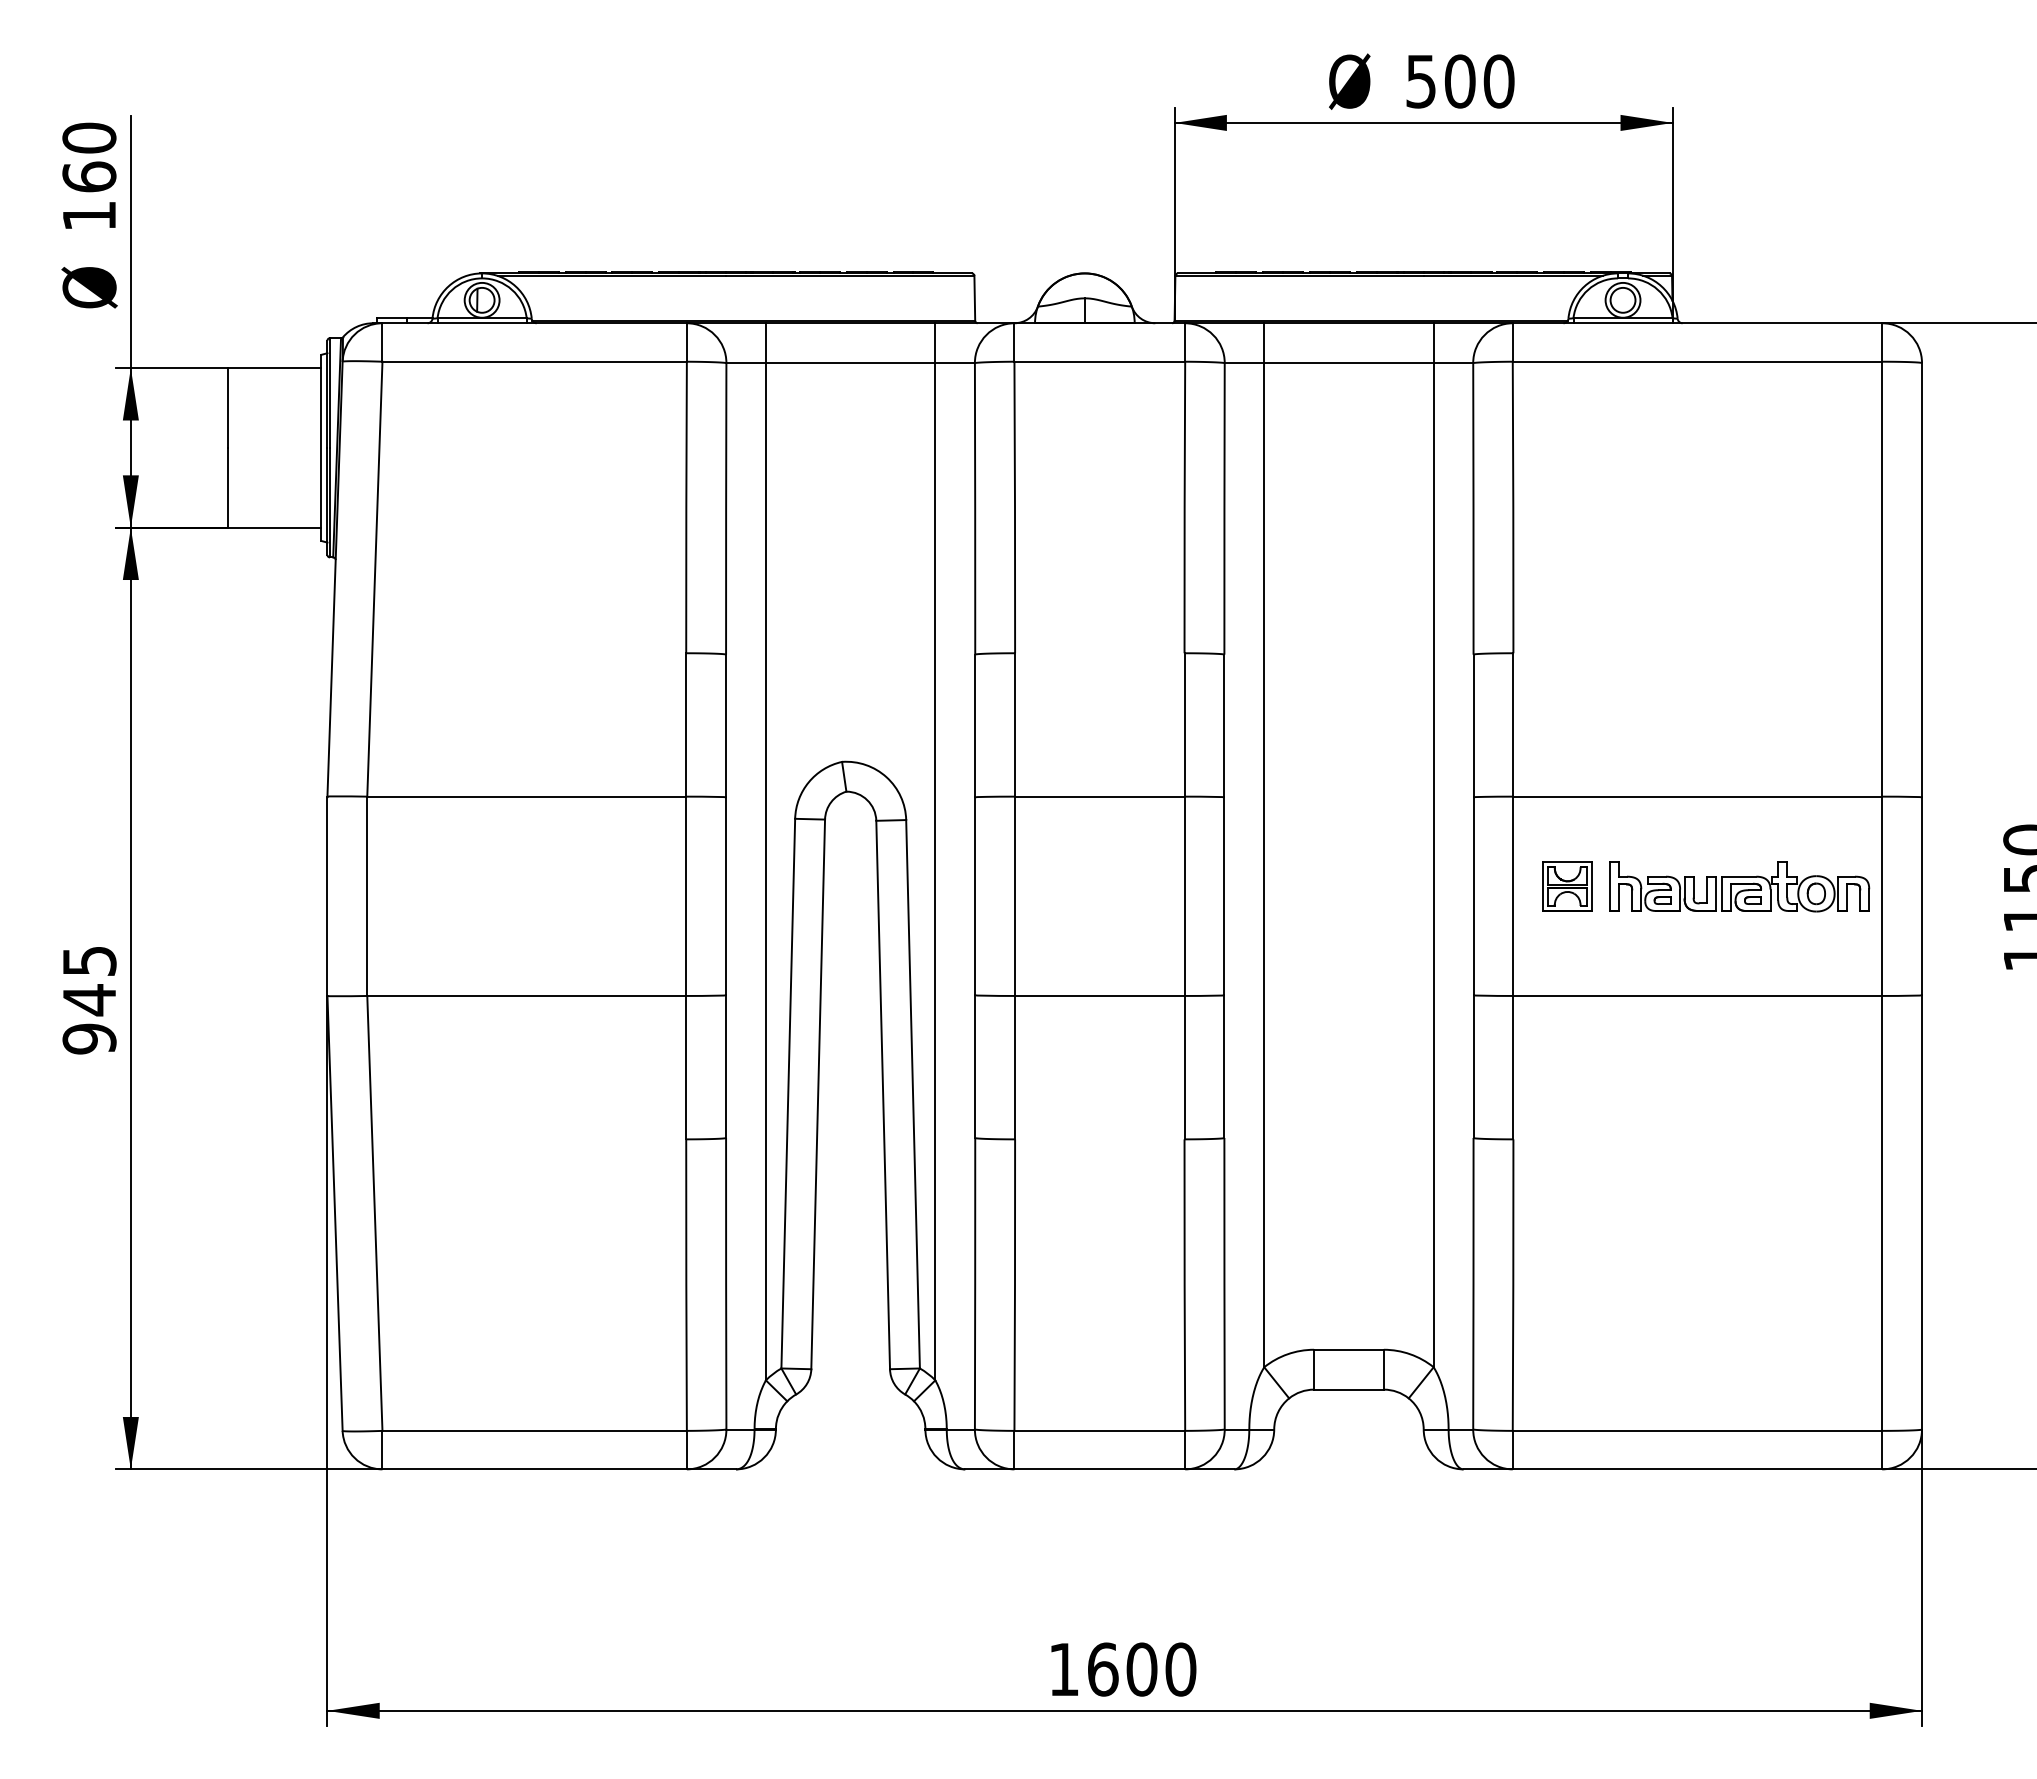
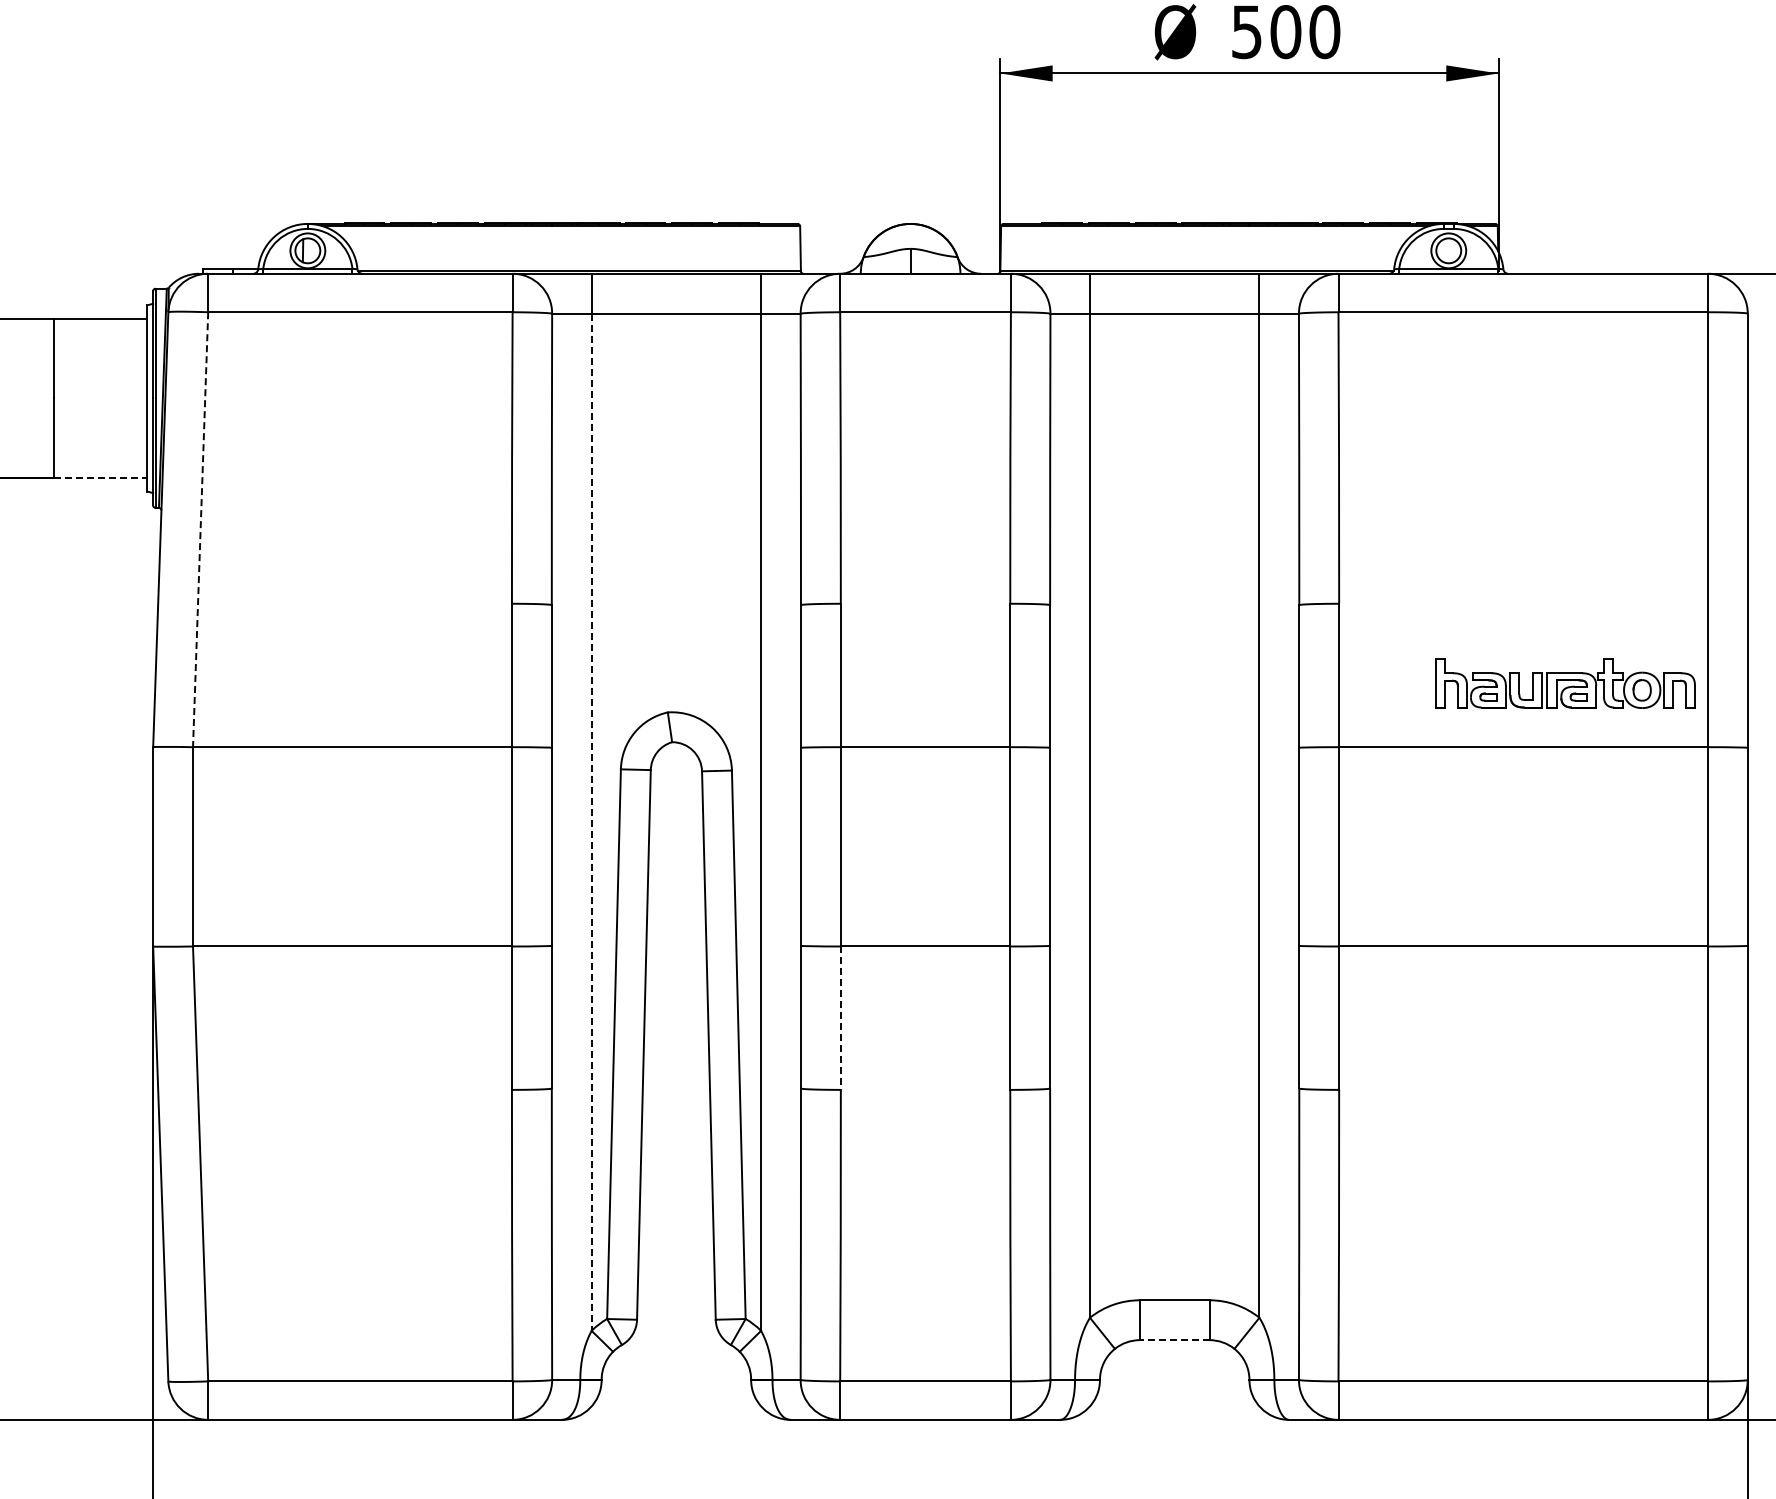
line: (274, 527) -> (100, 478), solid -> dashed
line: (374, 579) -> (200, 530), solid -> dashed
line: (765, 871) -> (591, 822), solid -> dashed
part: (1567, 886) -> (1393, 837), removed
part: (1739, 886) -> (1565, 683), moved
line: (1015, 1067) -> (841, 1018), solid -> dashed
line: (1348, 1389) -> (1174, 1340), solid -> dashed

